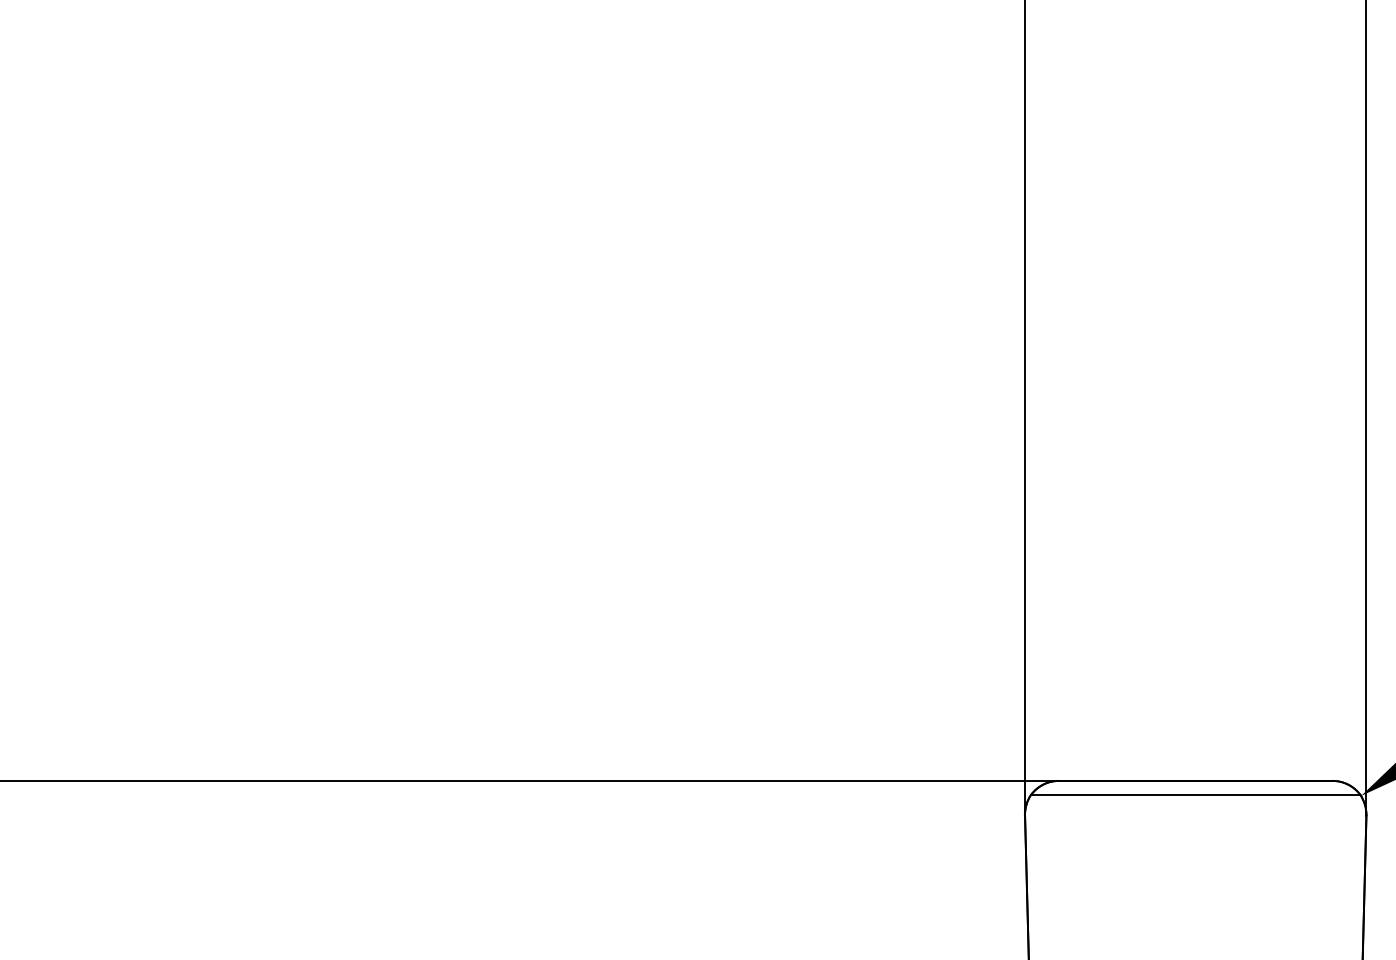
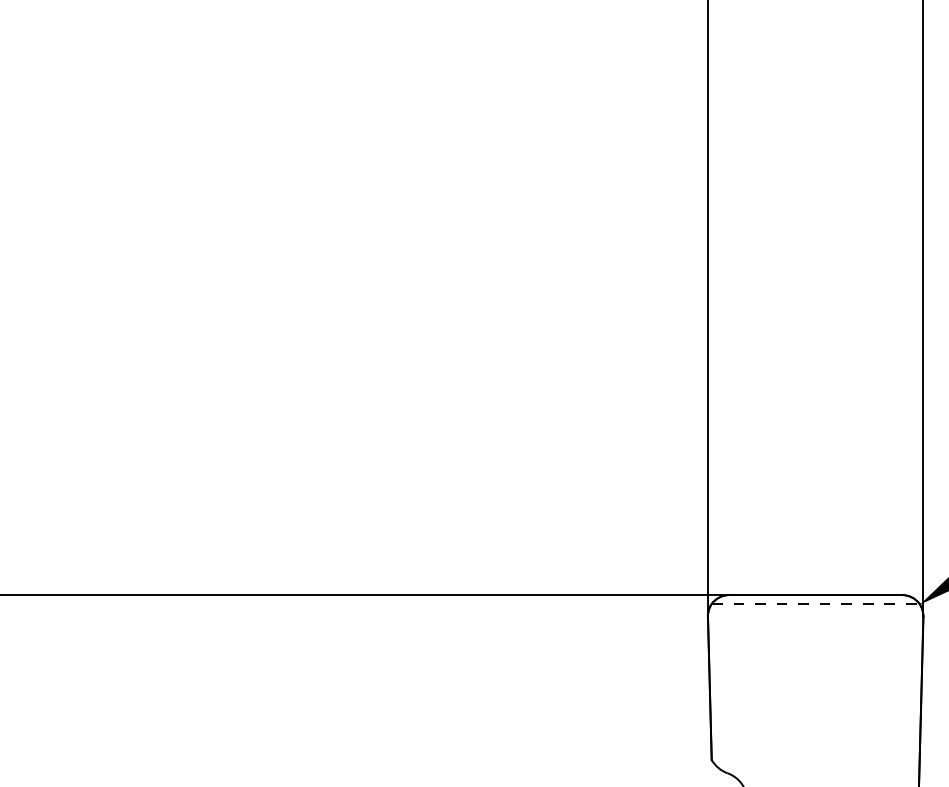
line: (1195, 794) -> (815, 603), solid -> dashed

